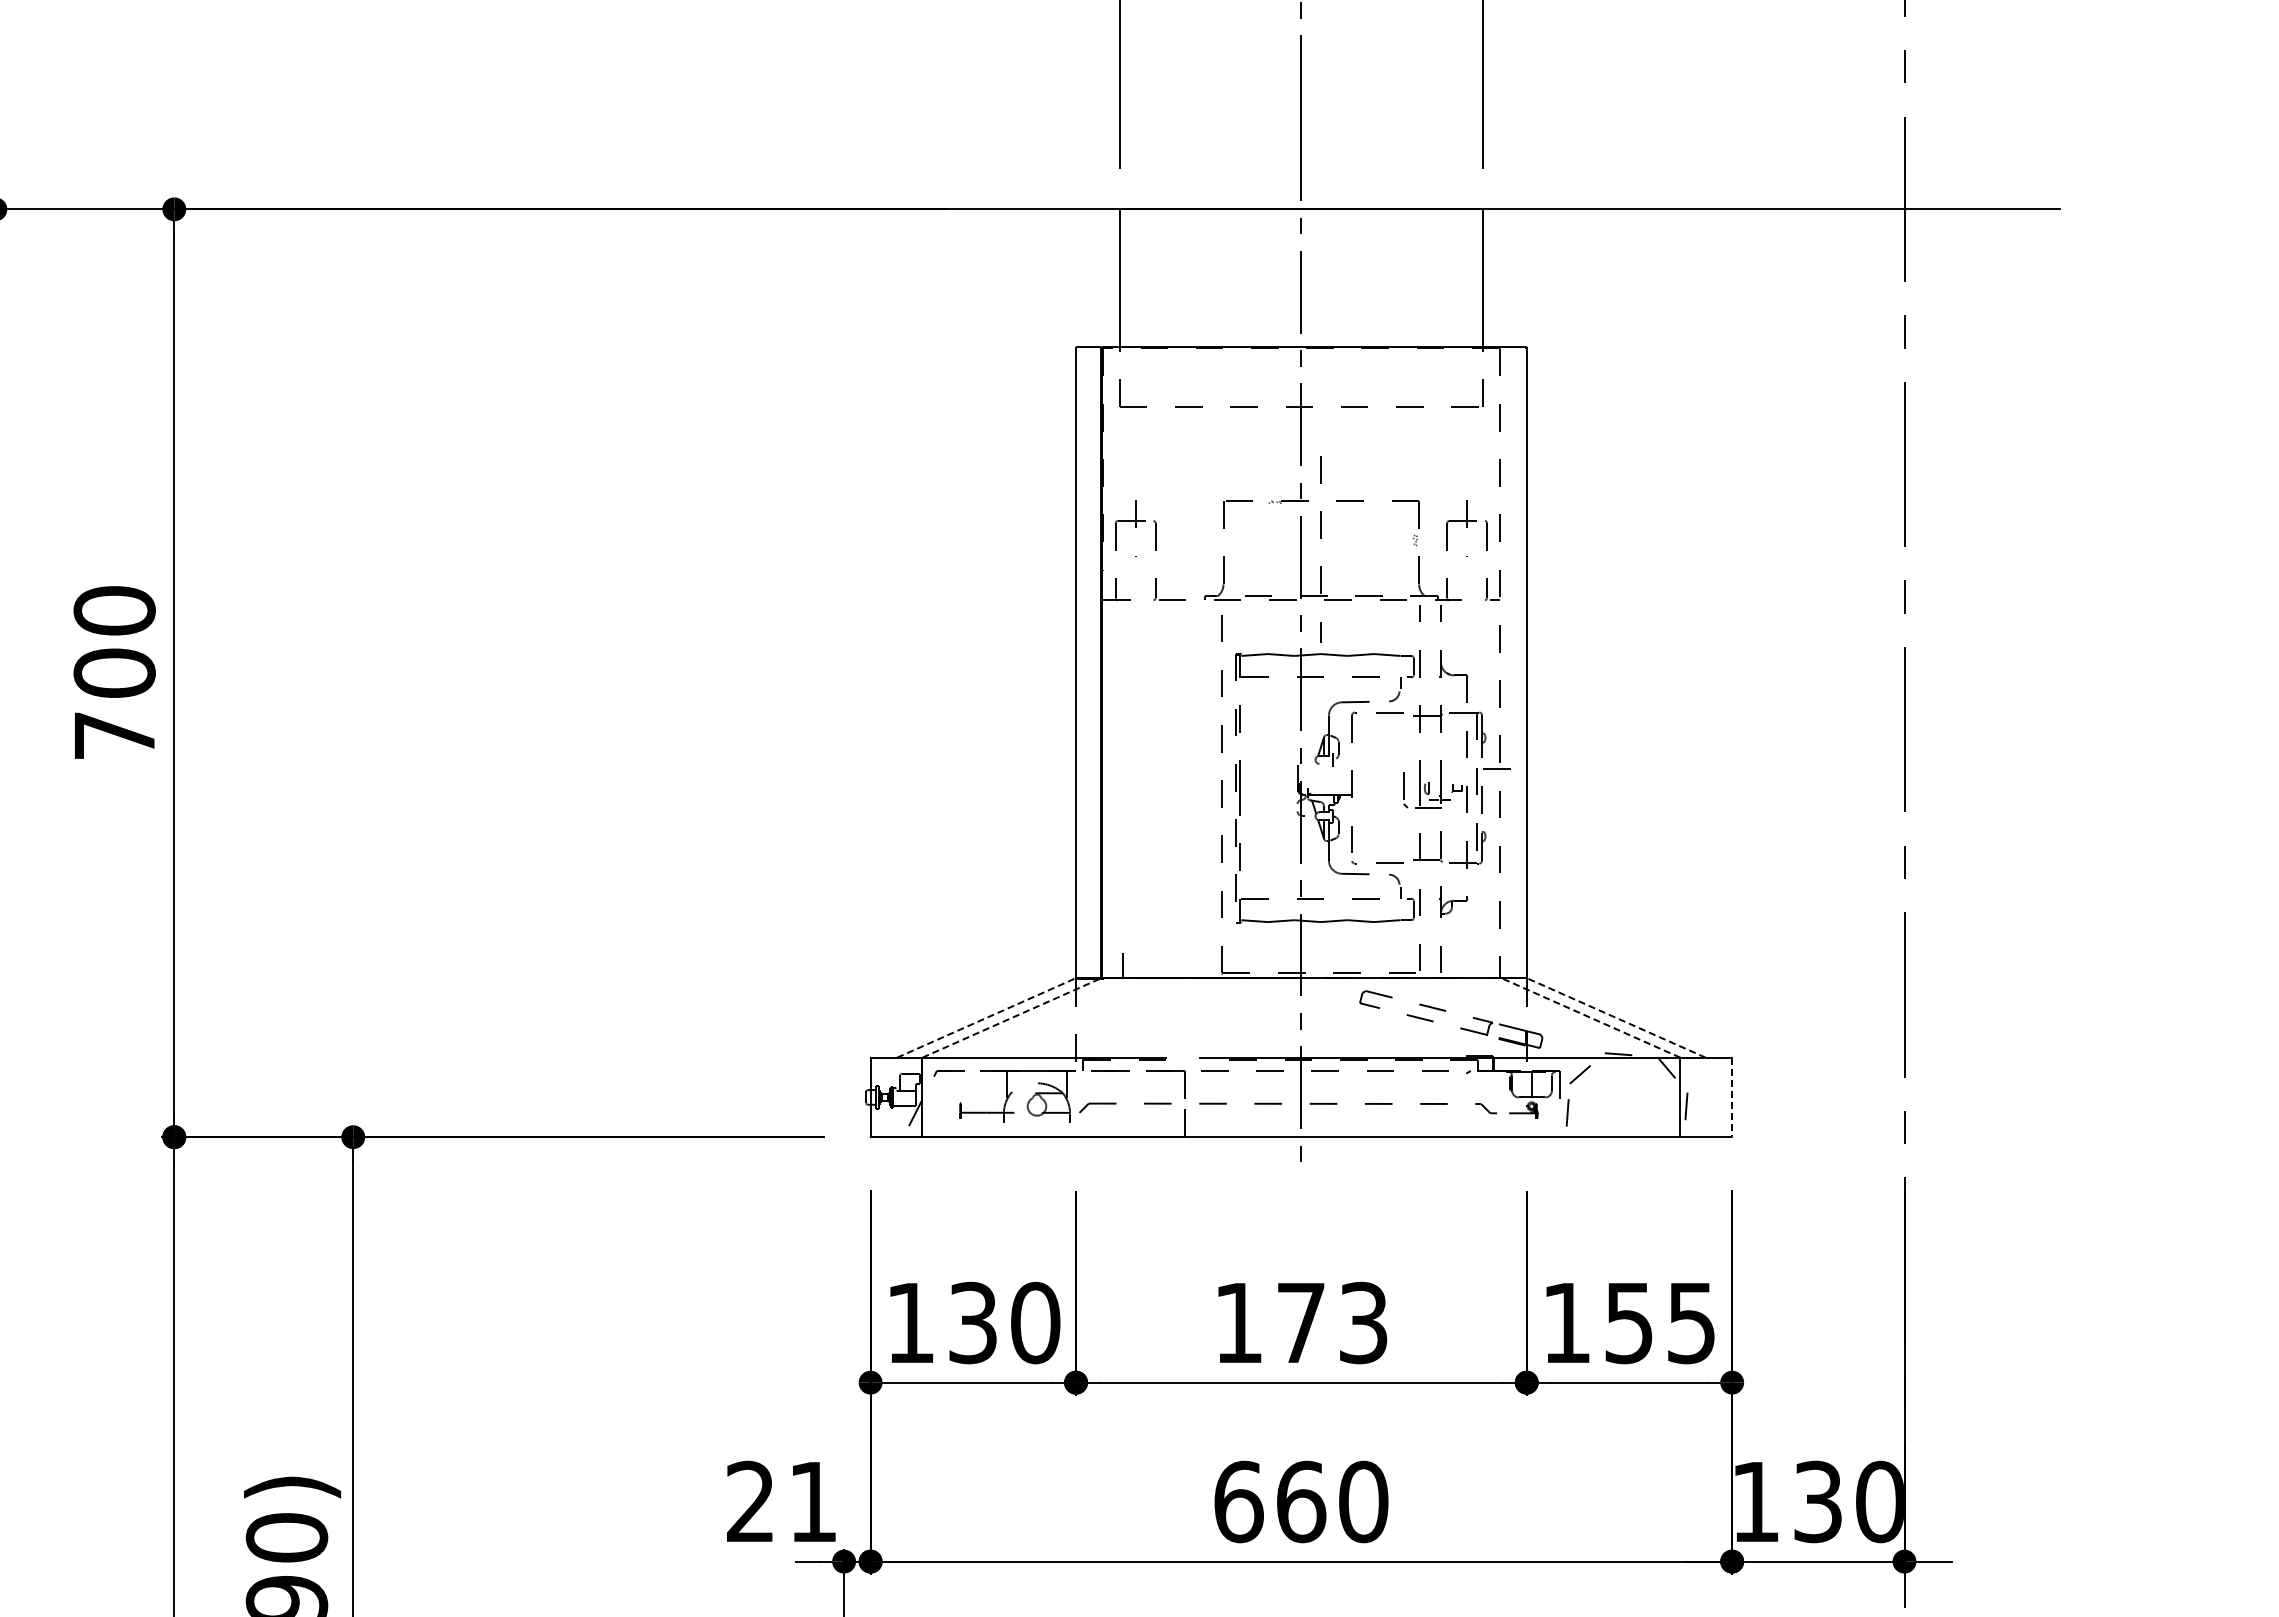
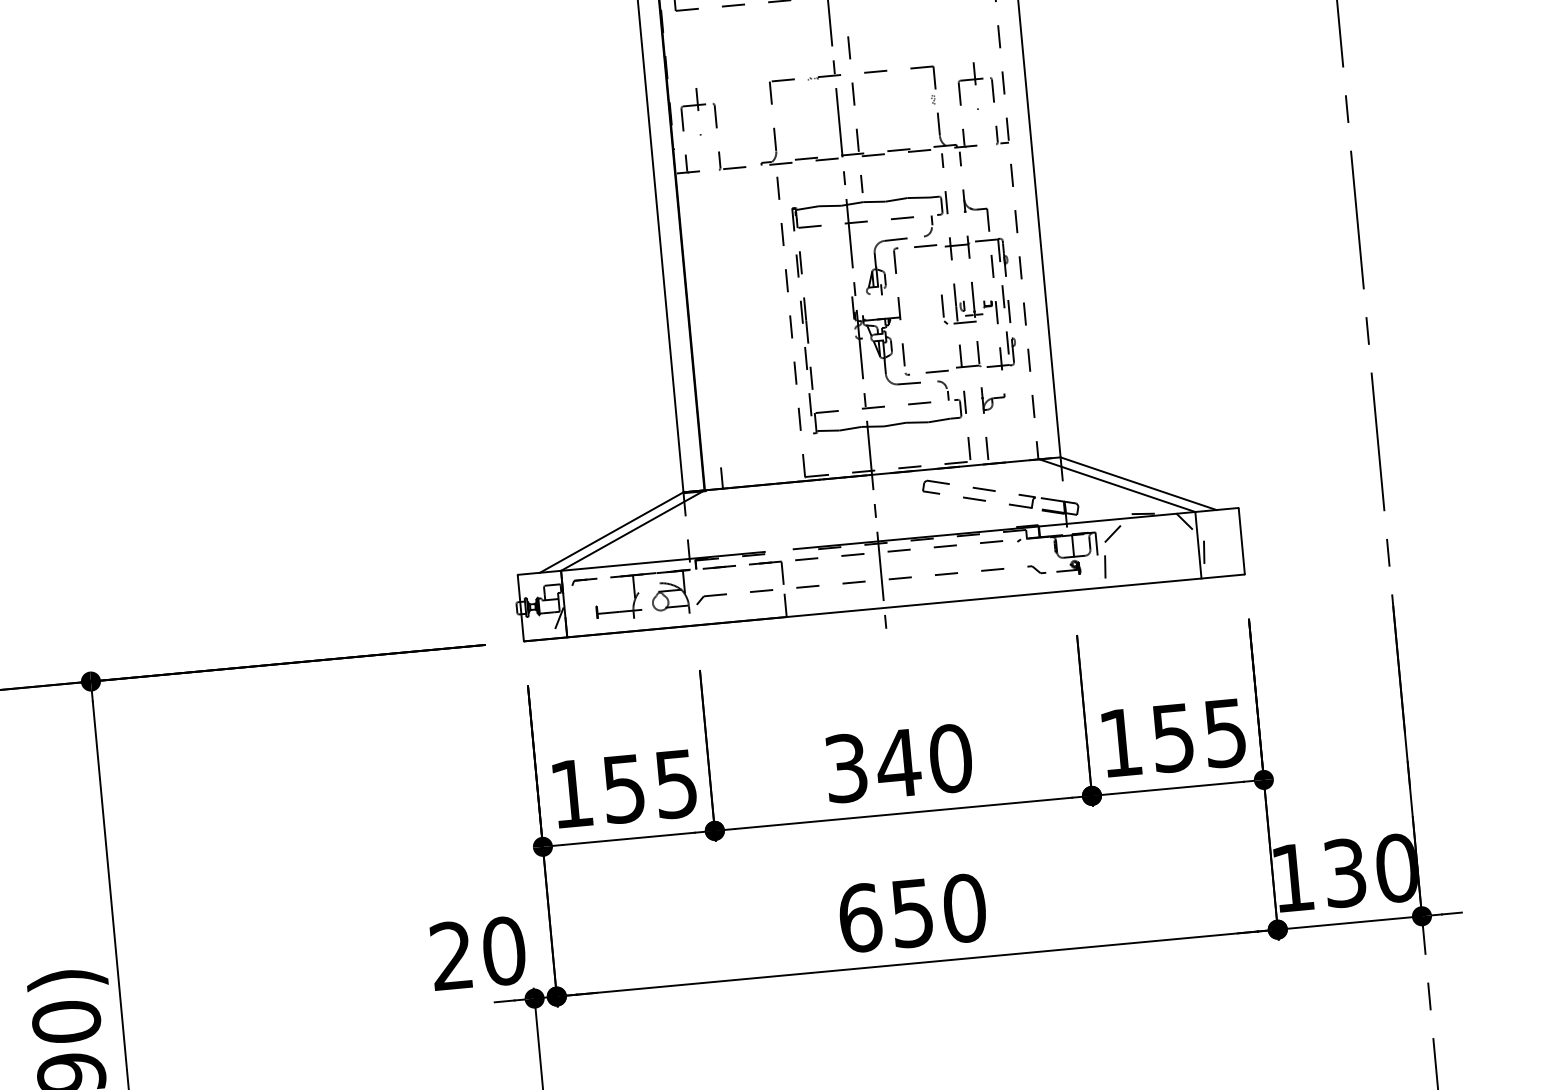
line: (1496, 768) -> (1019, 284), removed
line: (986, 1017) -> (611, 532), dashed -> solid
line: (1011, 1017) -> (632, 530), dashed -> solid
line: (1590, 1017) -> (1116, 485), dashed -> solid
line: (1616, 1017) -> (1138, 483), dashed -> solid
line: (1732, 1097) -> (1242, 541), dashed -> solid
text: (1004, 1322) -> (650, 786), 130 -> 155
text: (1301, 1322) -> (898, 763), 173 -> 340
text: (813, 1501) -> (504, 950), 21 -> 20
text: (1301, 1501) -> (912, 912), 660 -> 650

